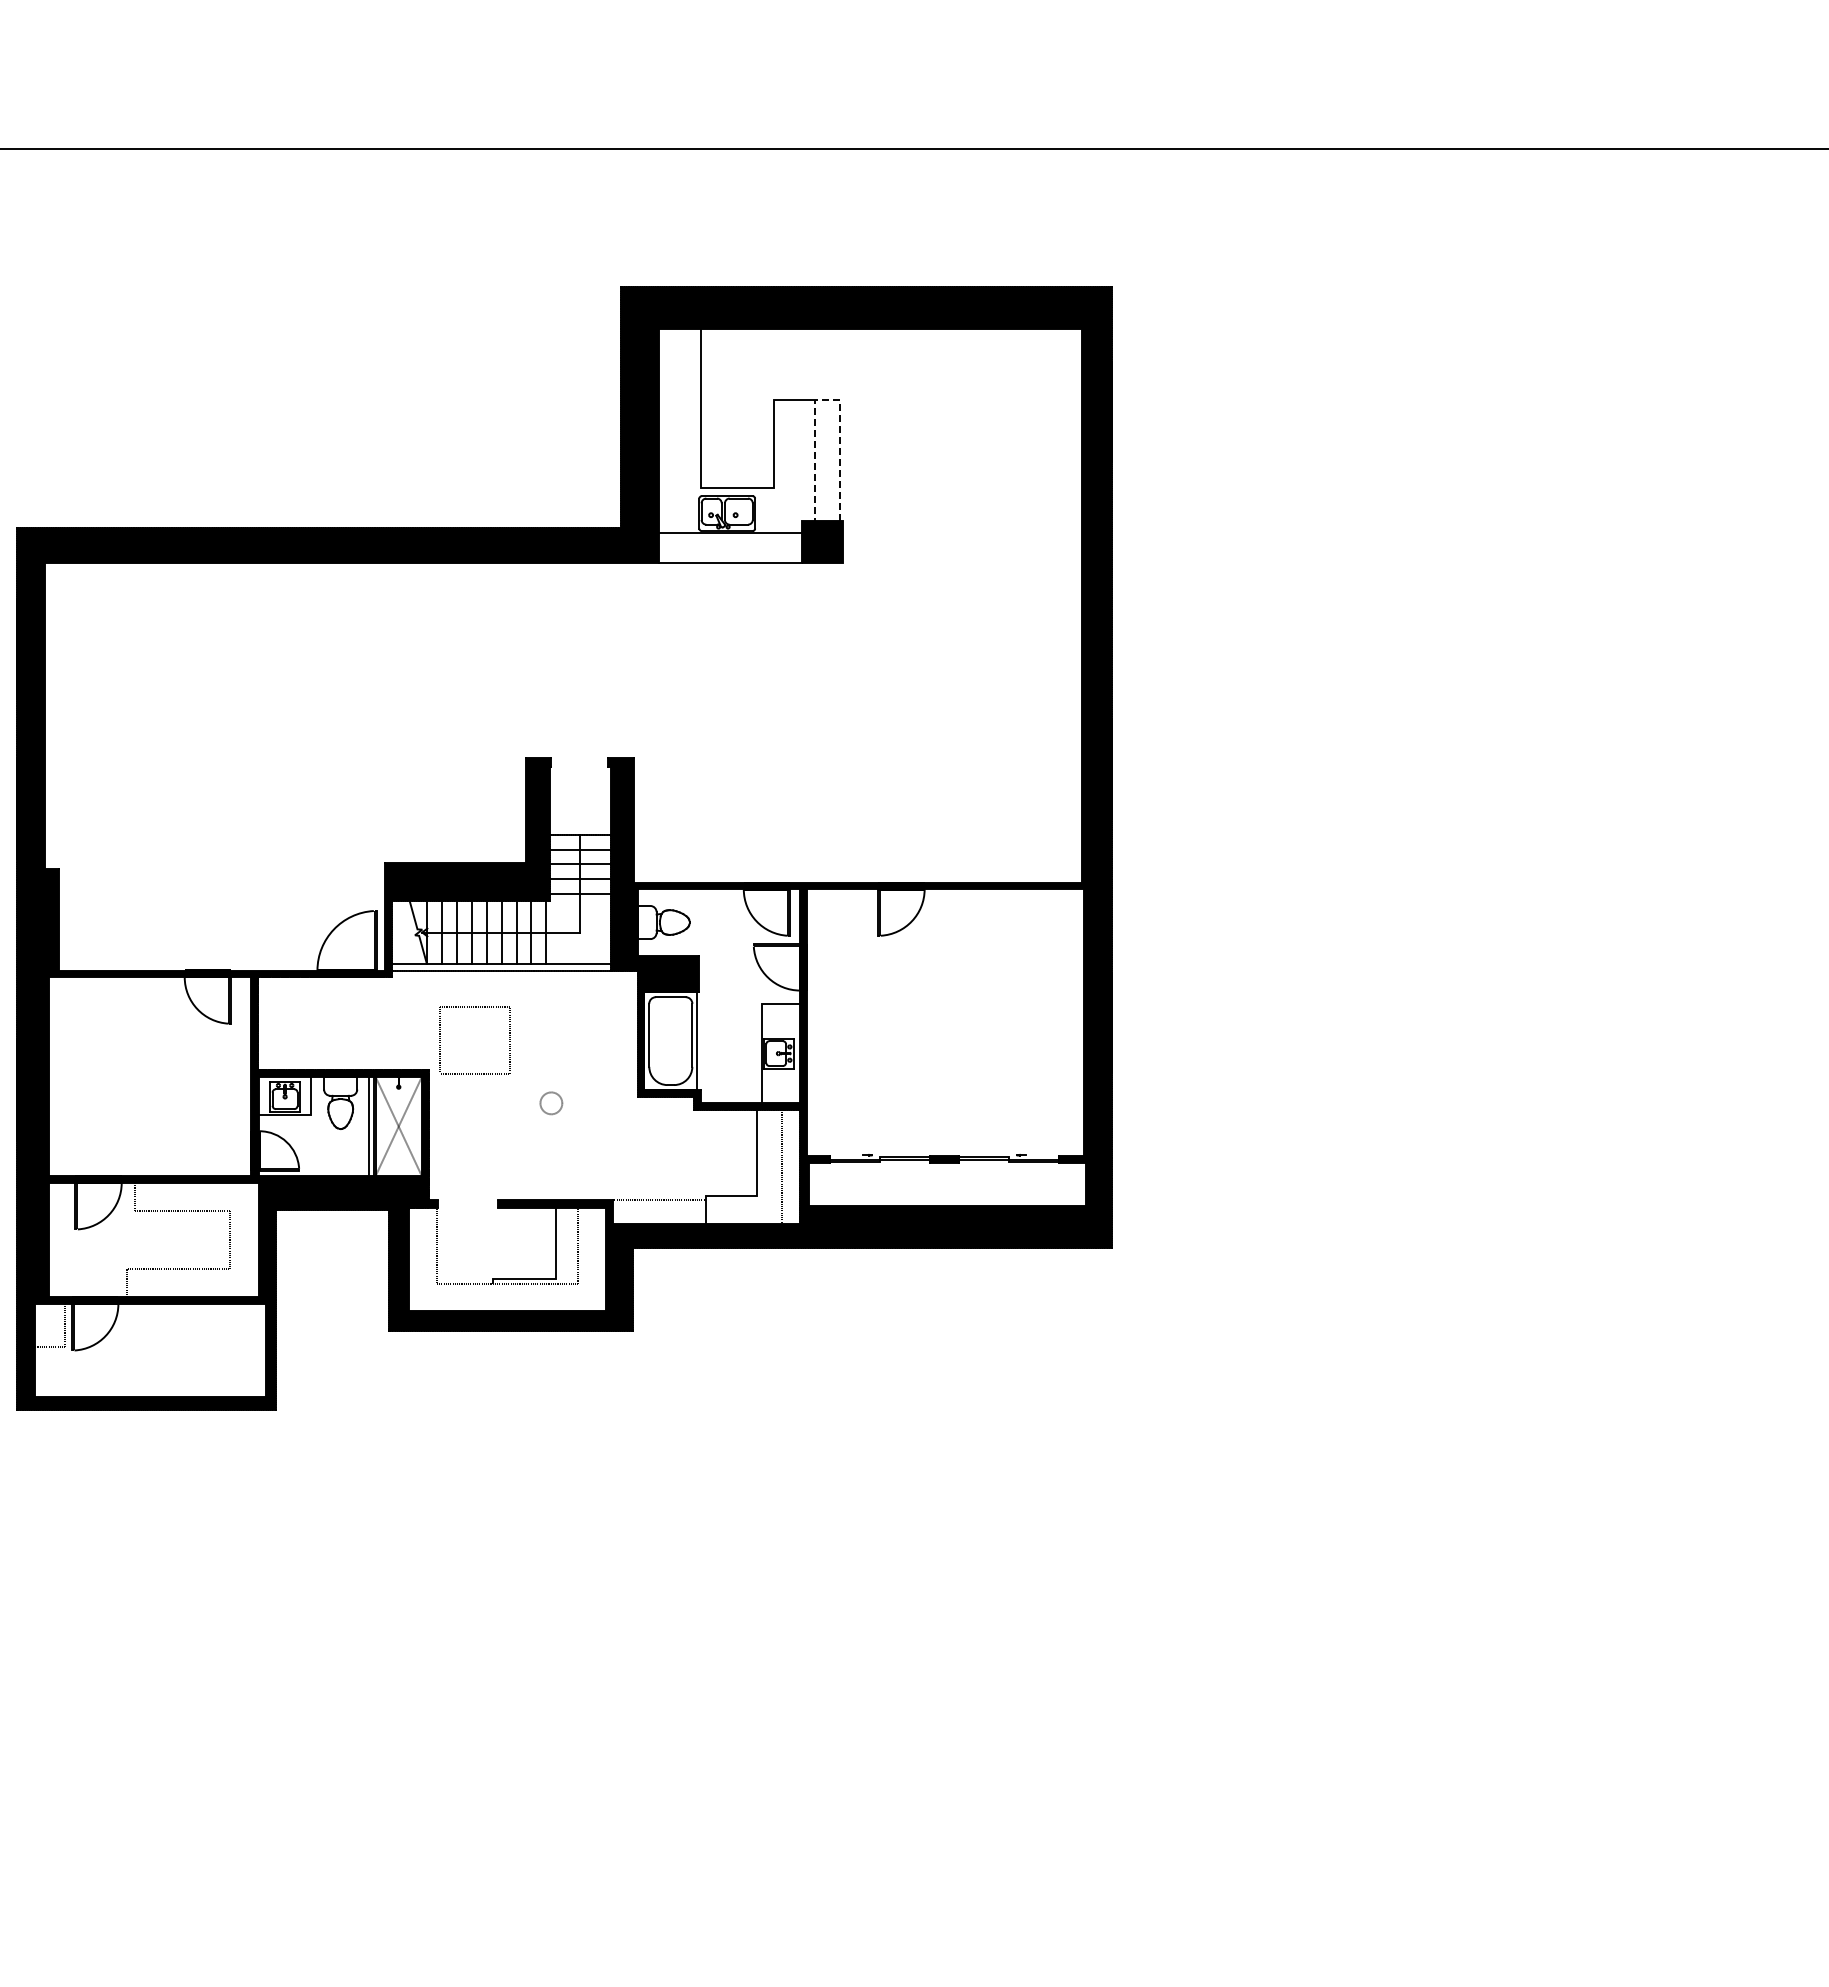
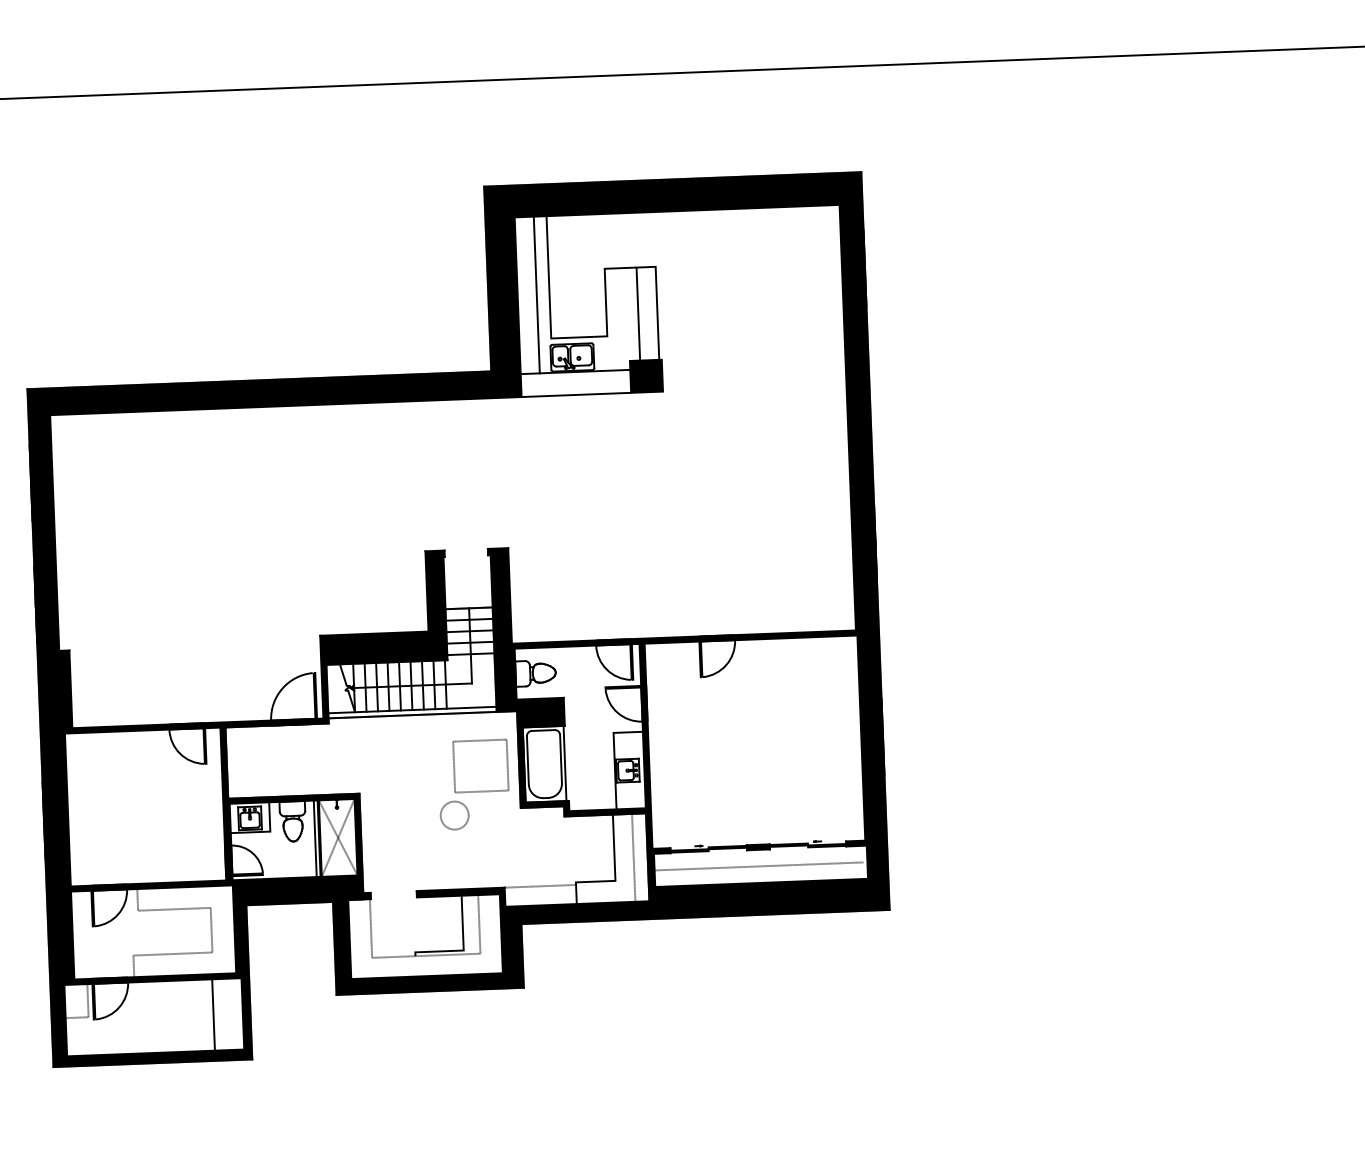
line: (827, 399) -> (646, 266), dashed -> solid
line: (684, 430) -> (537, 294), added
part: (473, 1007) -> (478, 740), moved
circle: (551, 1103) -> (454, 815), size x1.67
line: (944, 1184) -> (759, 866), added
line: (227, 1350) -> (213, 1014), added

